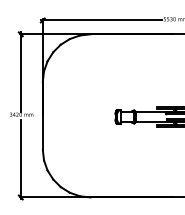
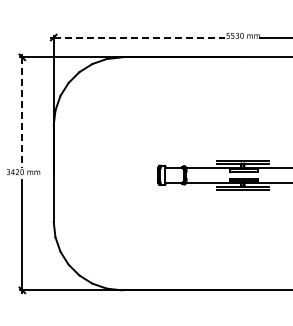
line: (102, 20) -> (139, 37), solid -> dashed
line: (20, 73) -> (22, 113), solid -> dashed

